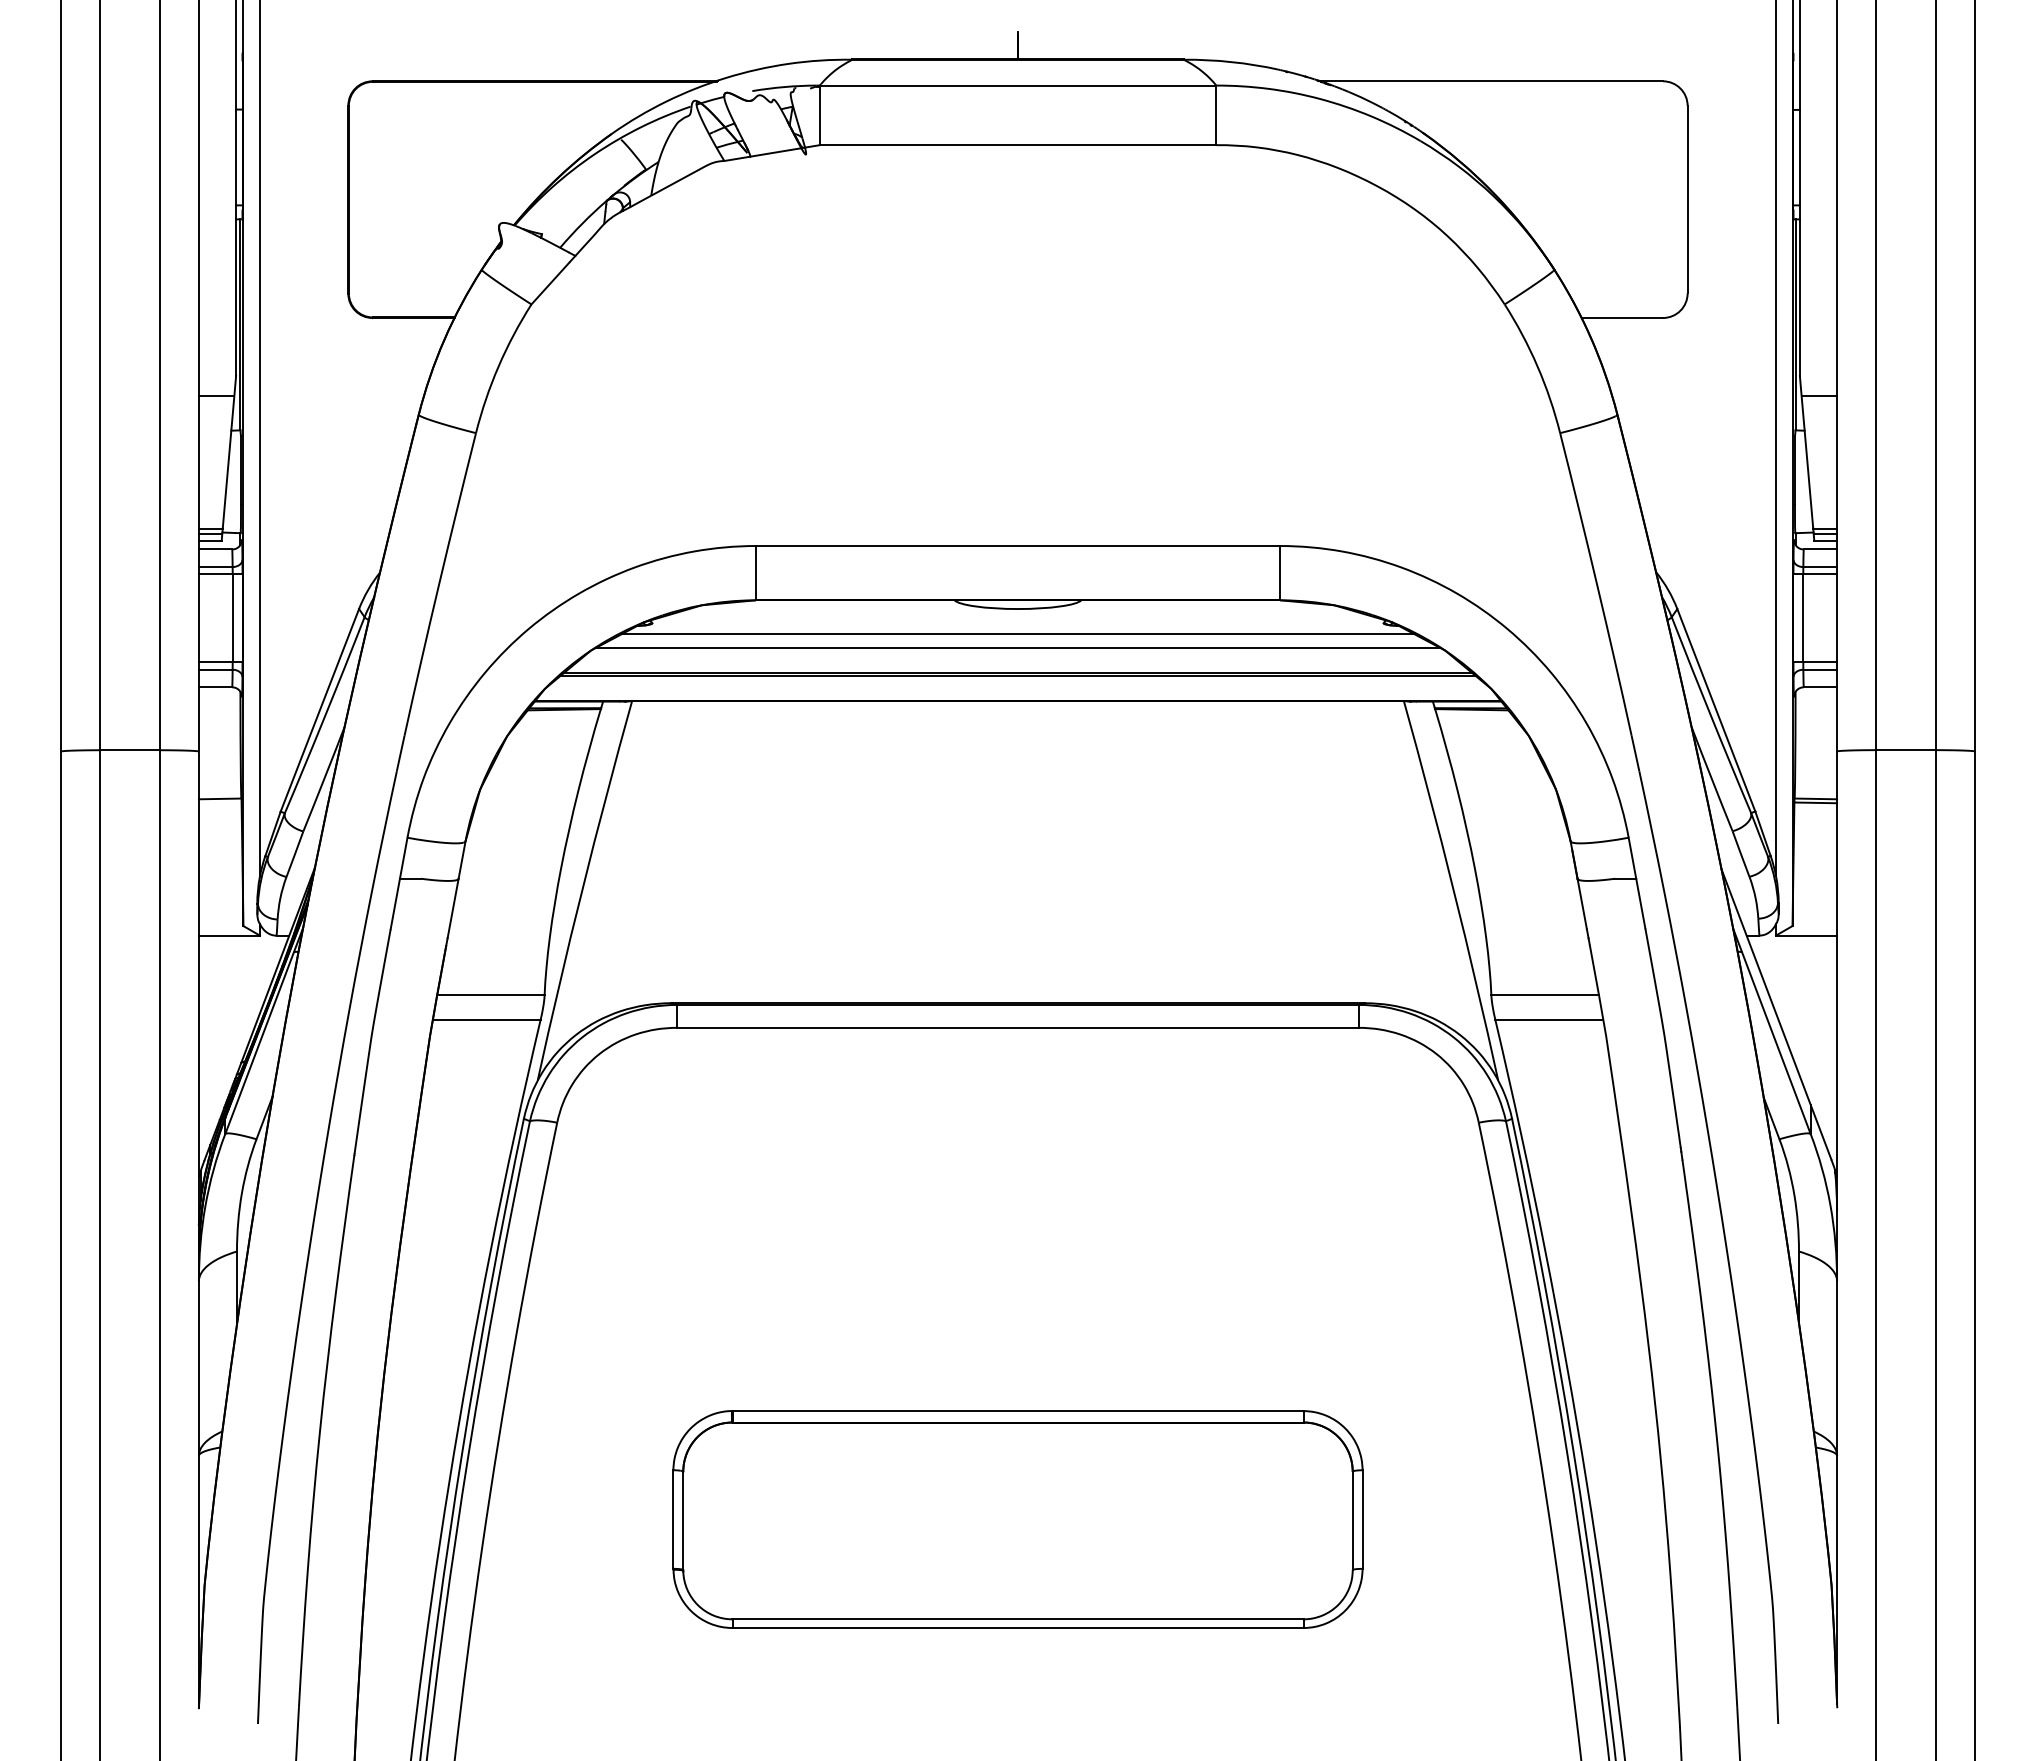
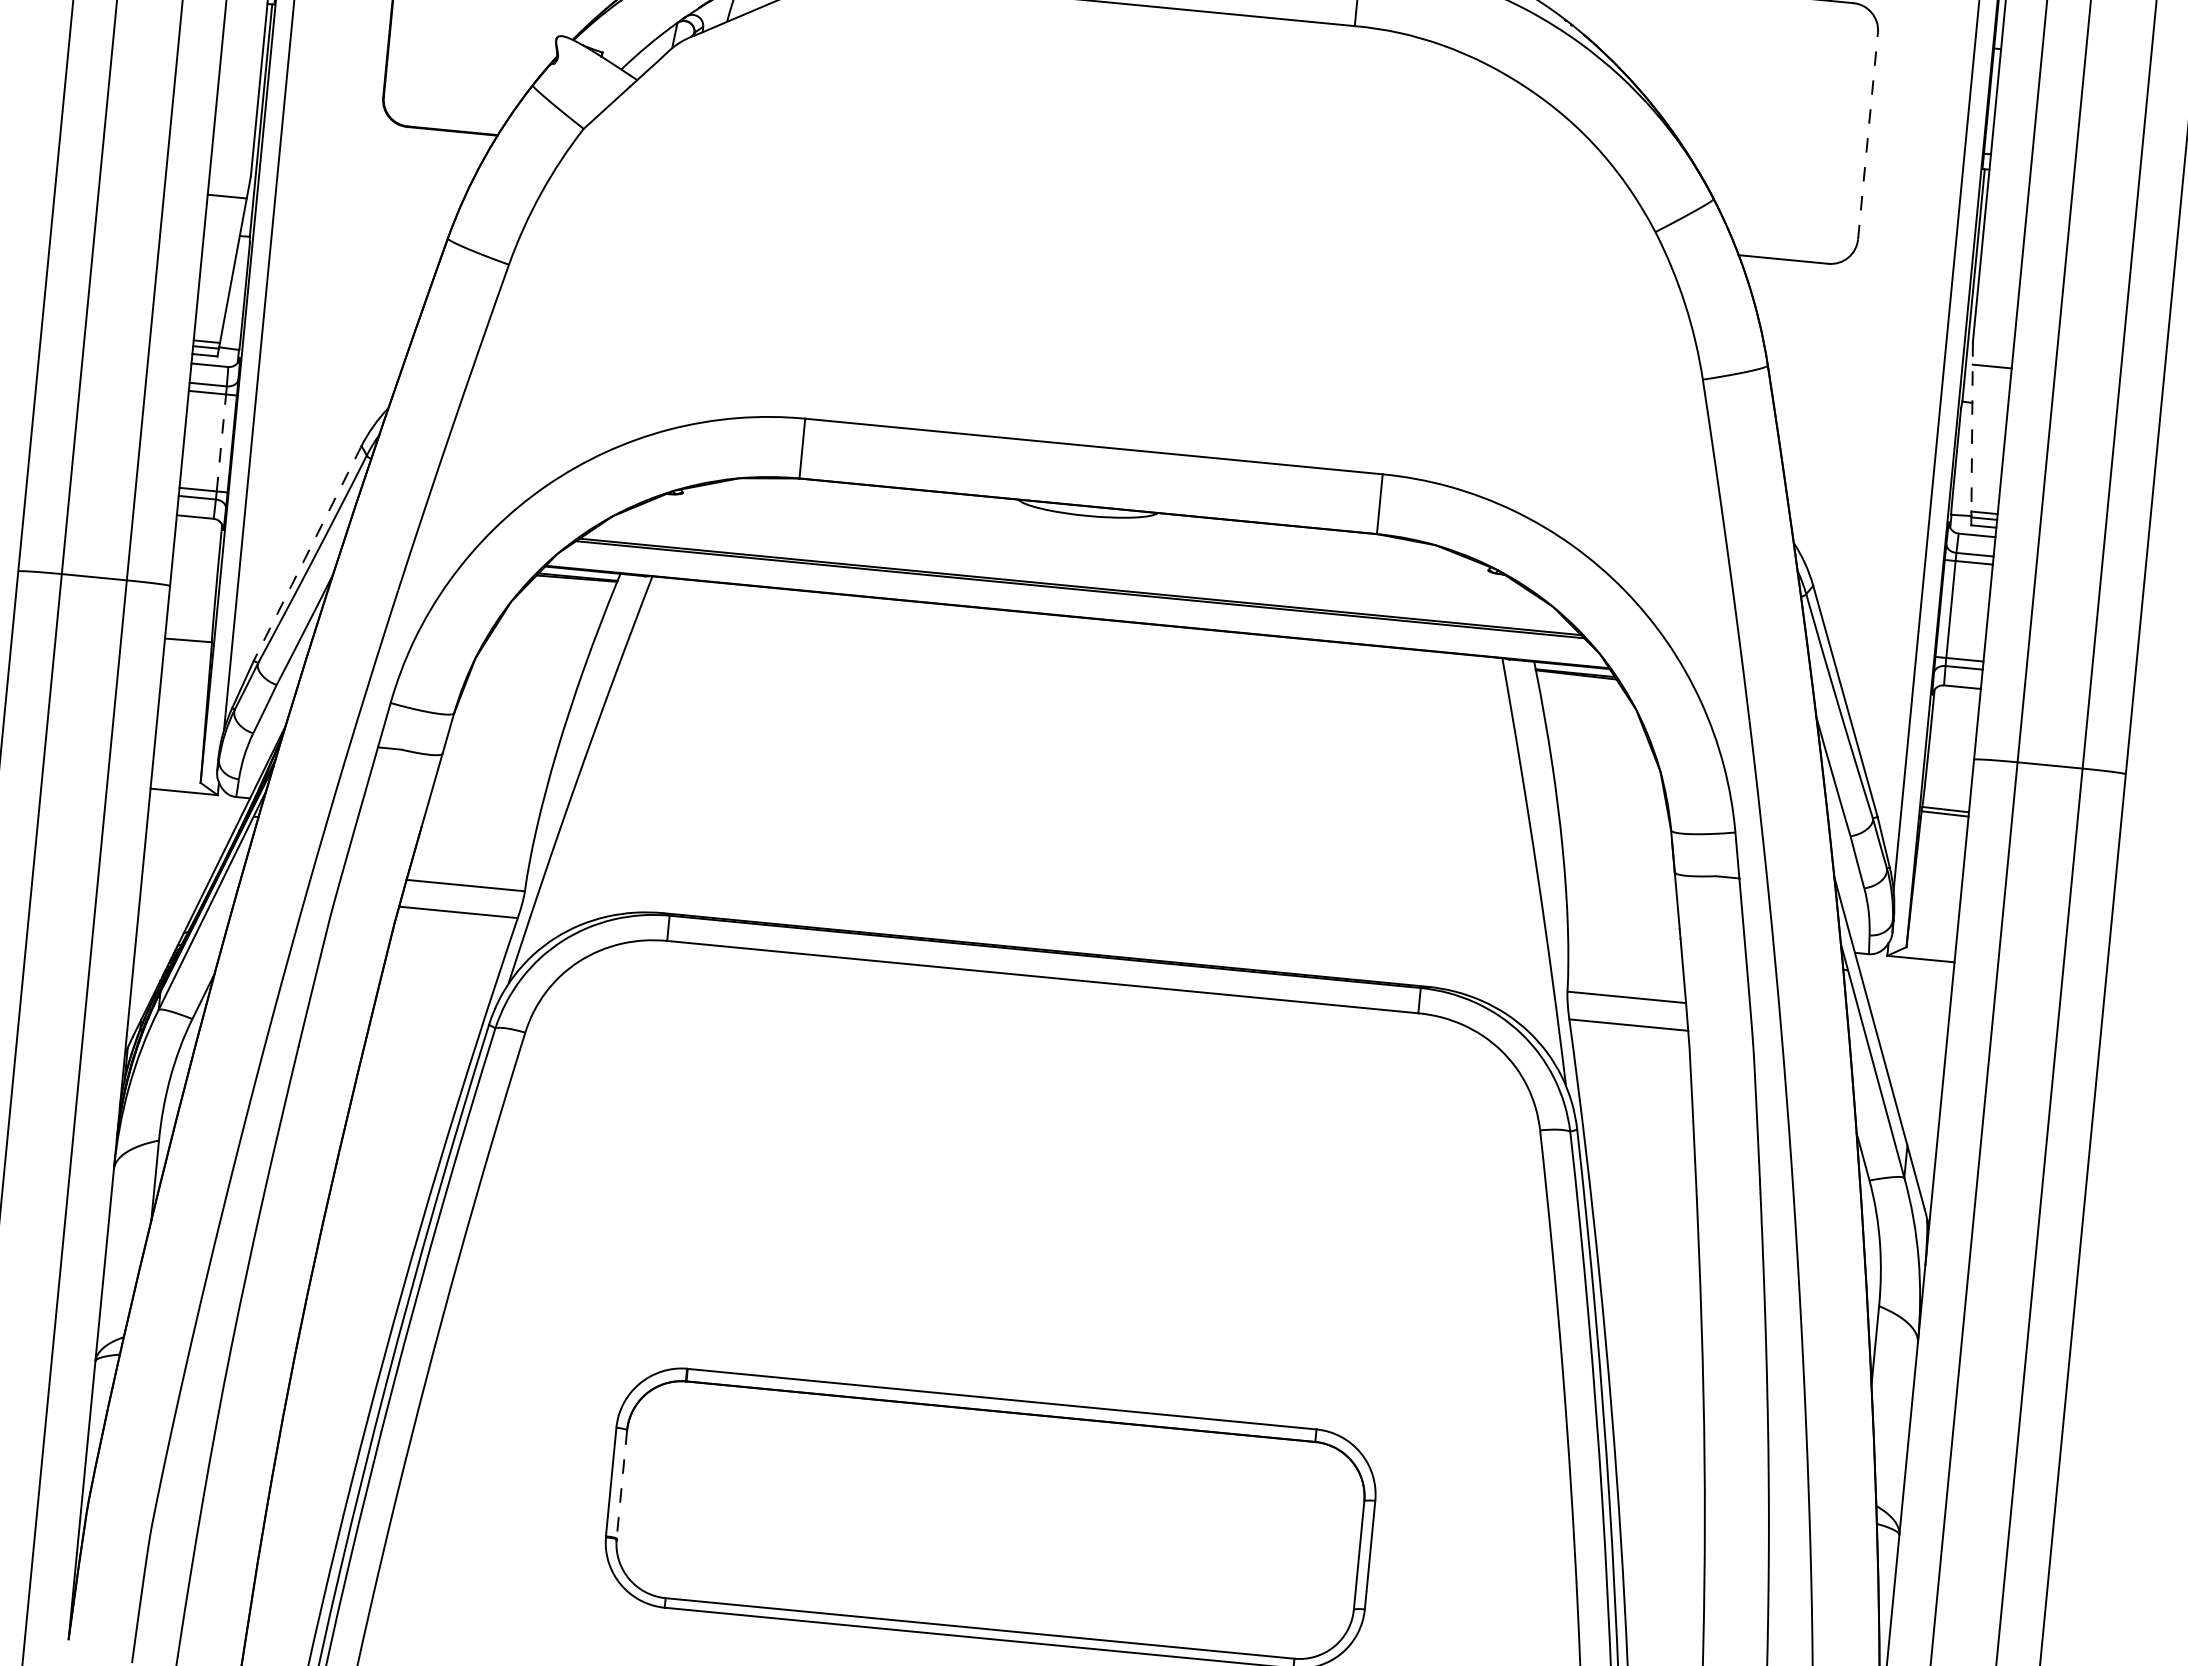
line: (1687, 199) -> (1867, 135), solid -> dashed
line: (1806, 452) -> (1972, 427), solid -> dashed
line: (232, 617) -> (221, 441), solid -> dashed
line: (1017, 634) -> (1083, 543), removed
line: (1017, 648) -> (1082, 559), removed
line: (319, 710) -> (307, 553), solid -> dashed
line: (683, 1521) -> (622, 1485), solid -> dashed

